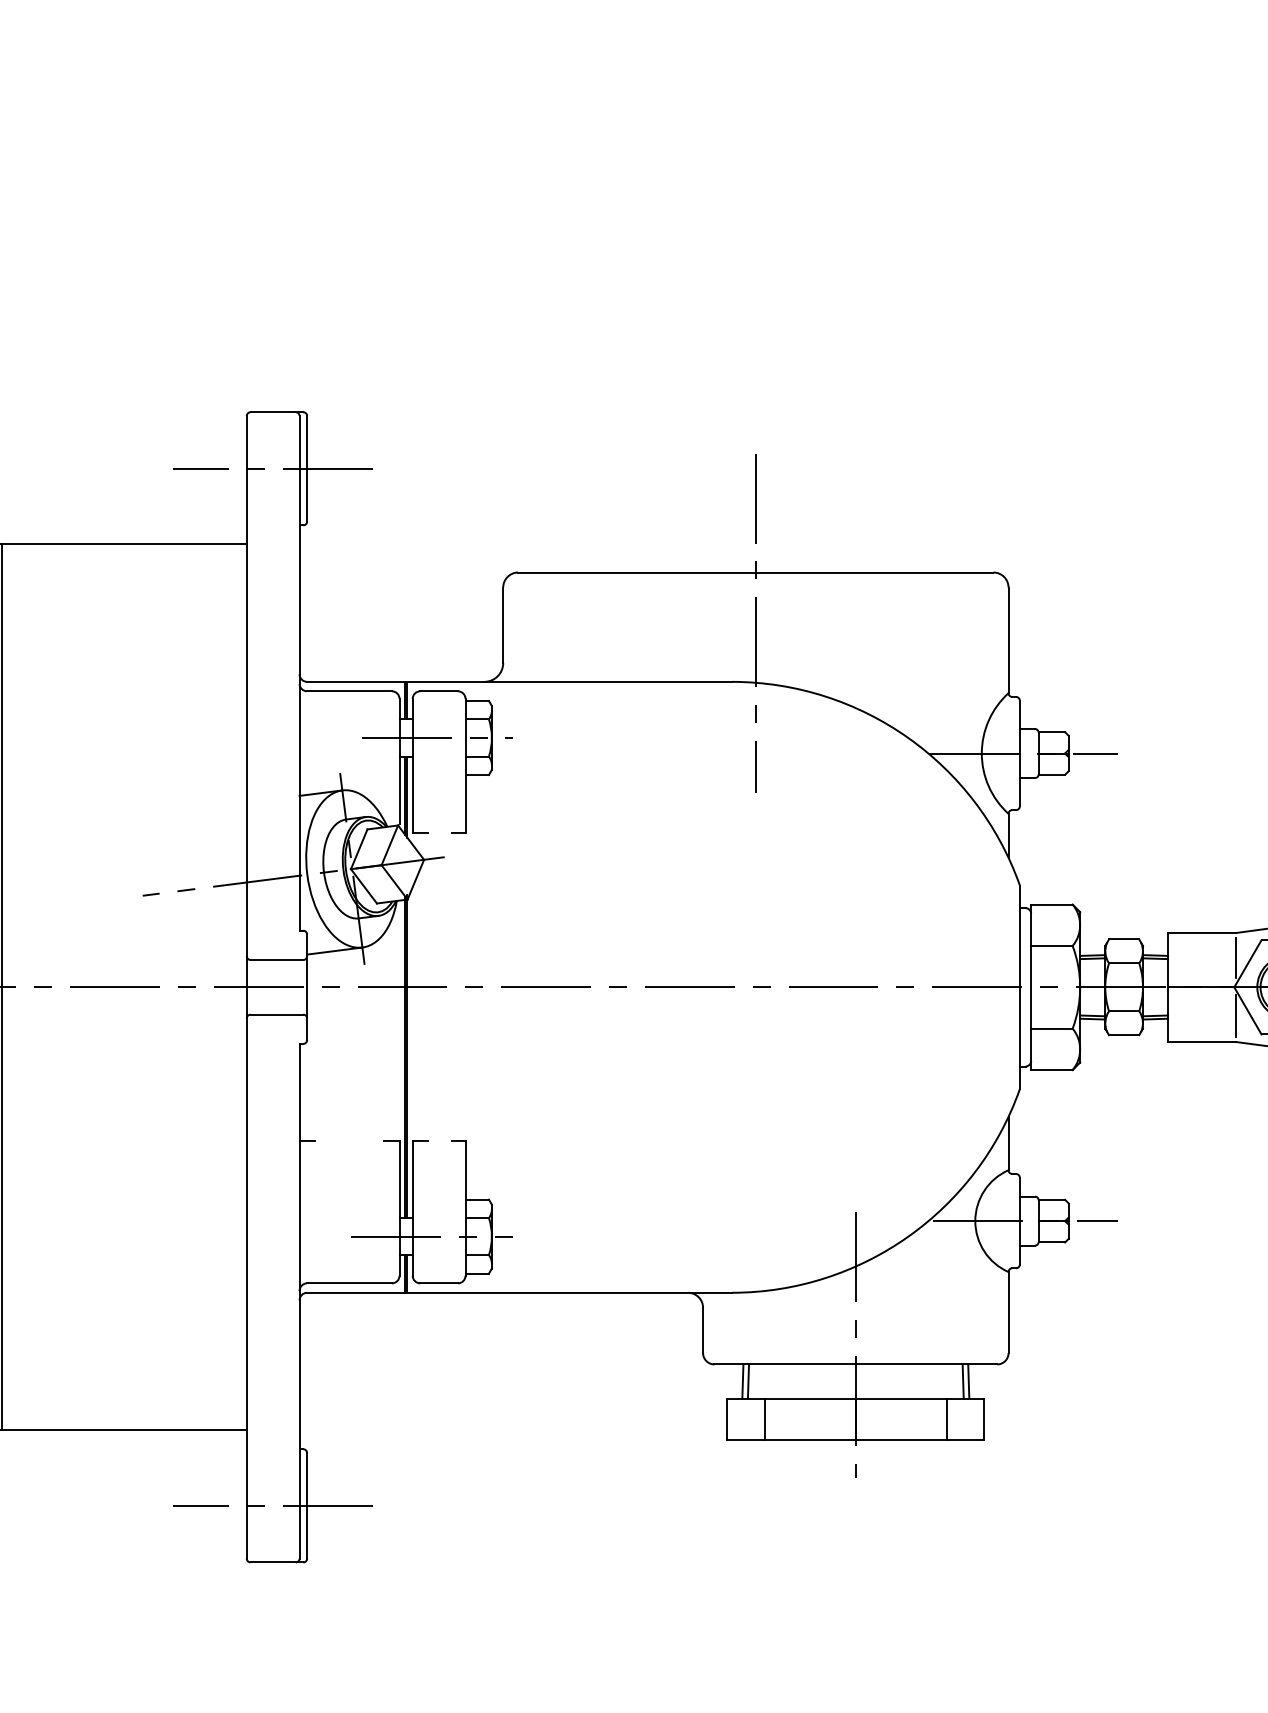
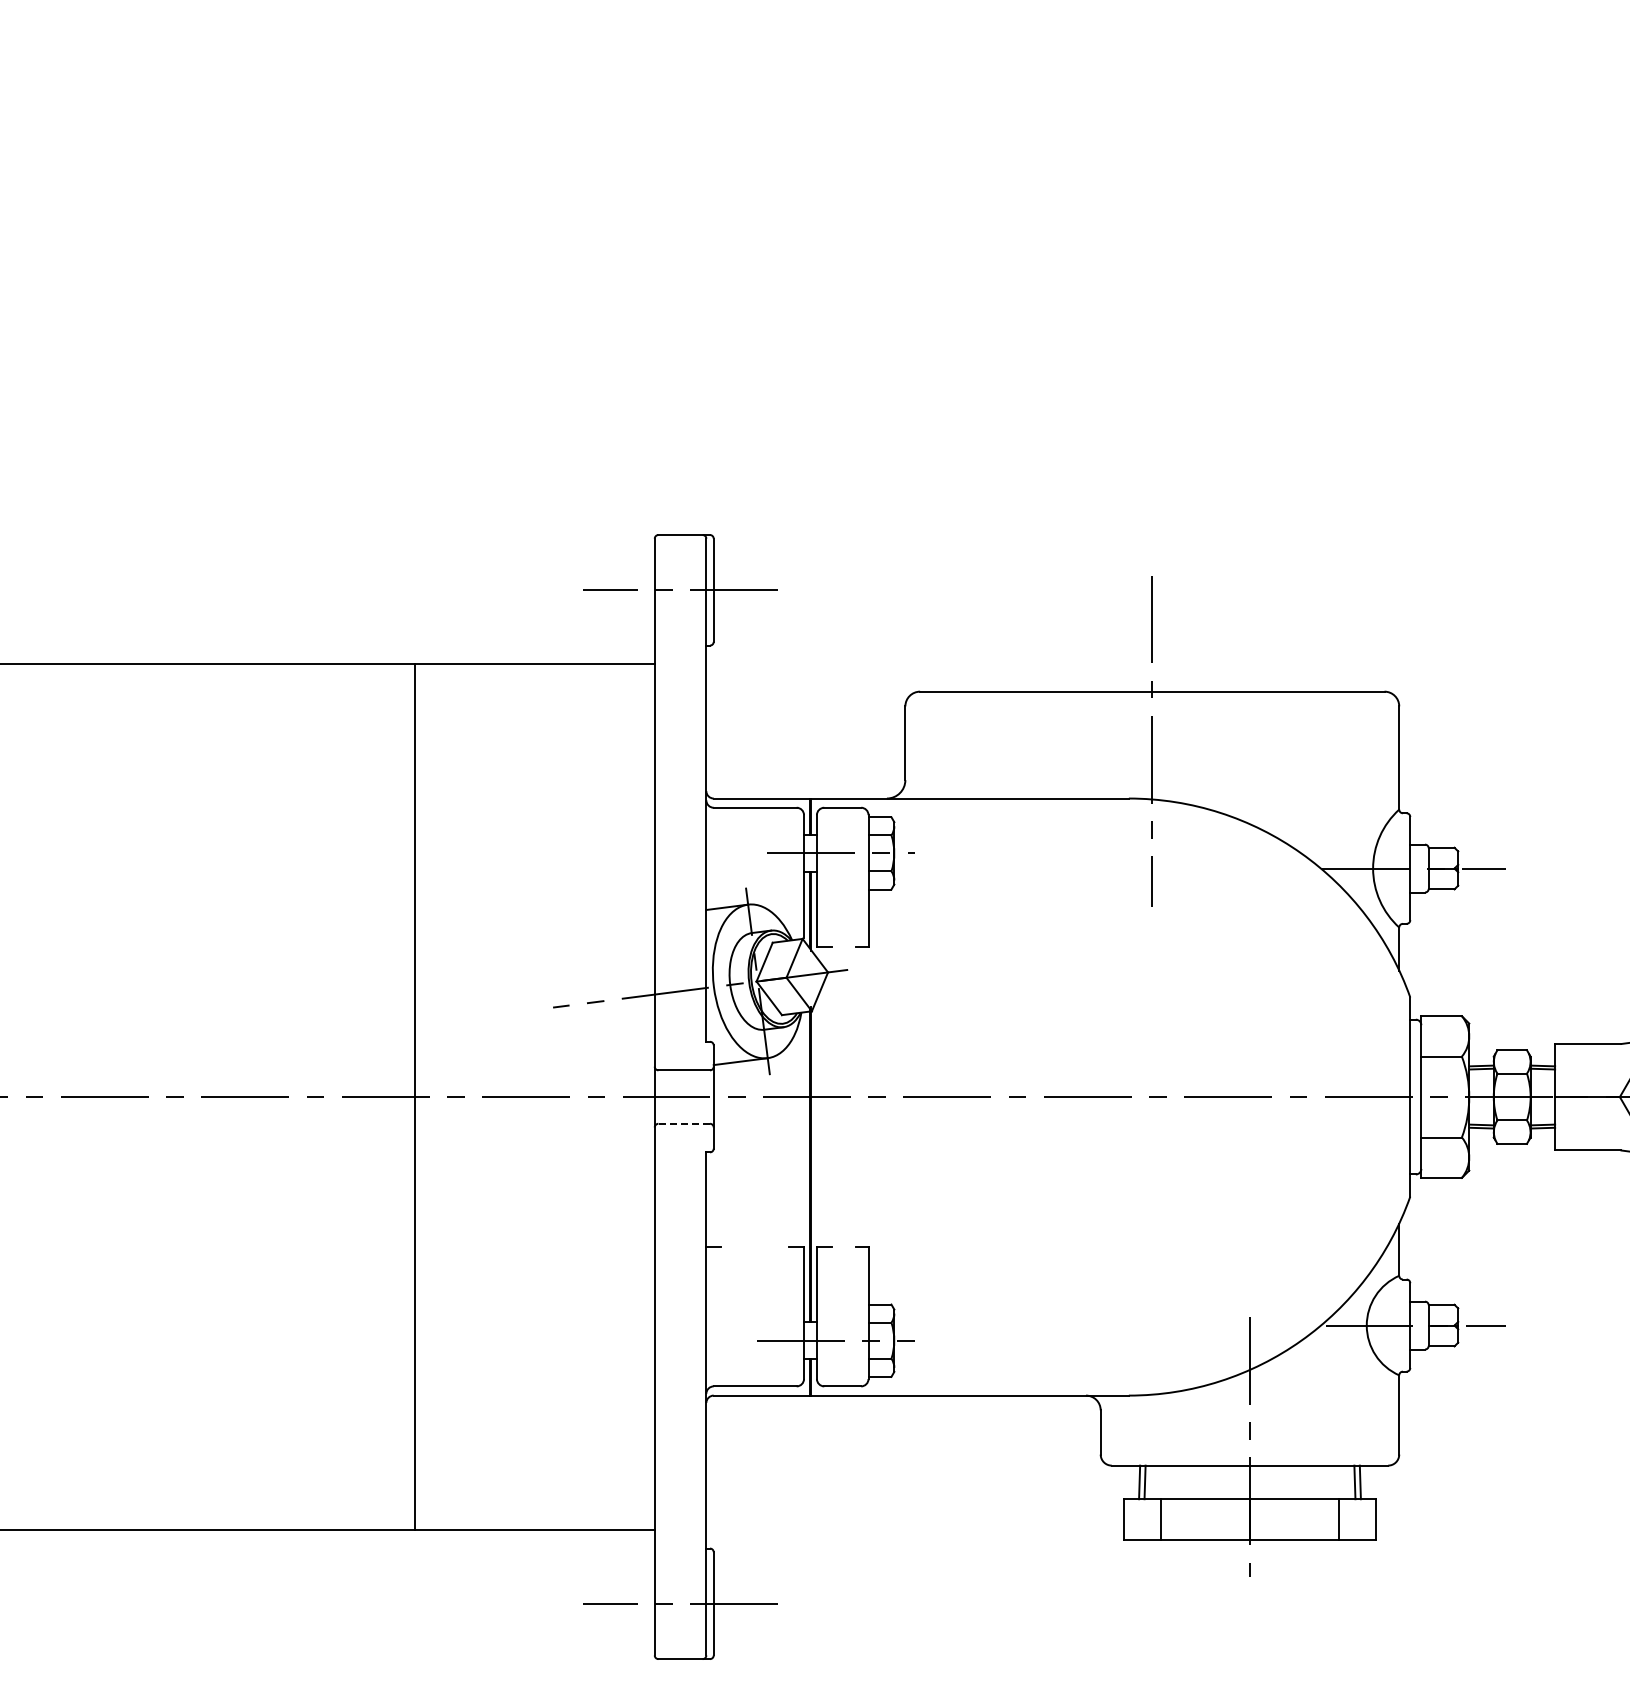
line: (1235, 957) -> (1621, 1067), removed
line: (277, 1014) -> (684, 1123), solid -> dashed
line: (1235, 1015) -> (1621, 1124), removed

